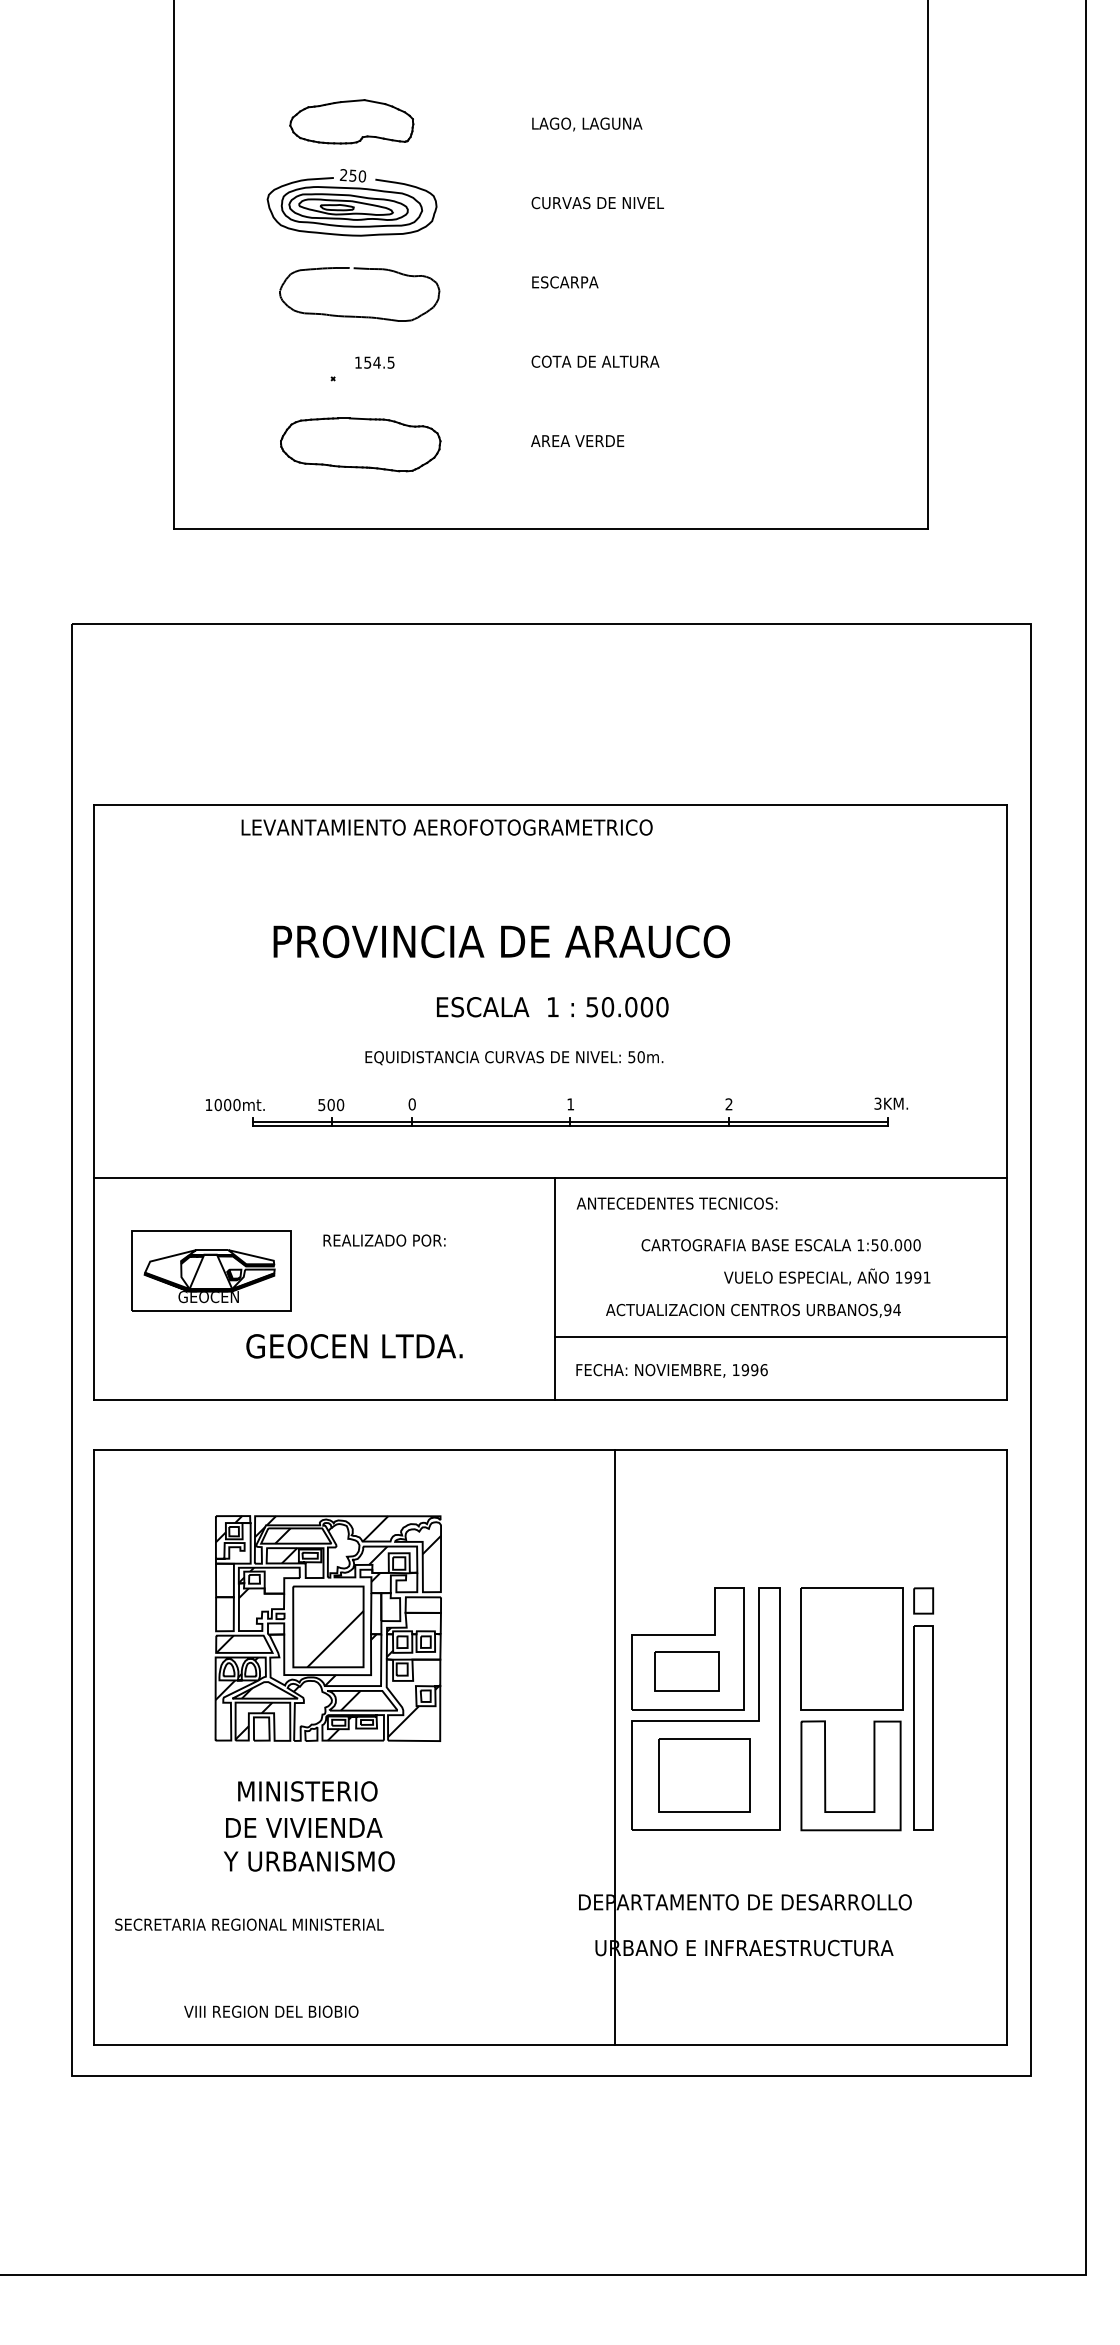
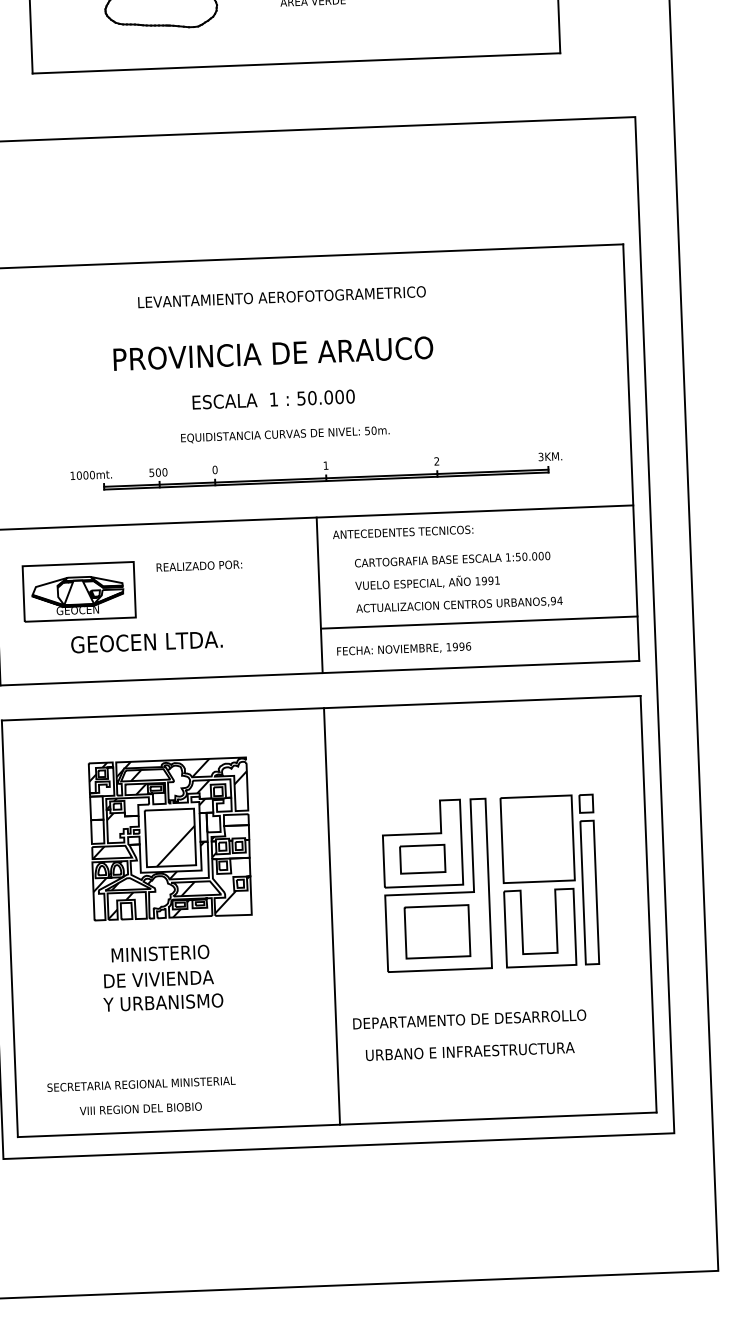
text: (446, 827) -> (281, 297), moved
text: (552, 1007) -> (273, 399), moved
text: (780, 1245) -> (452, 559), moved
text: (827, 1276) -> (427, 582), moved
text: (354, 1346) -> (146, 642), moved
line: (614, 1747) -> (331, 916), moved
text: (249, 1924) -> (141, 1084), moved

